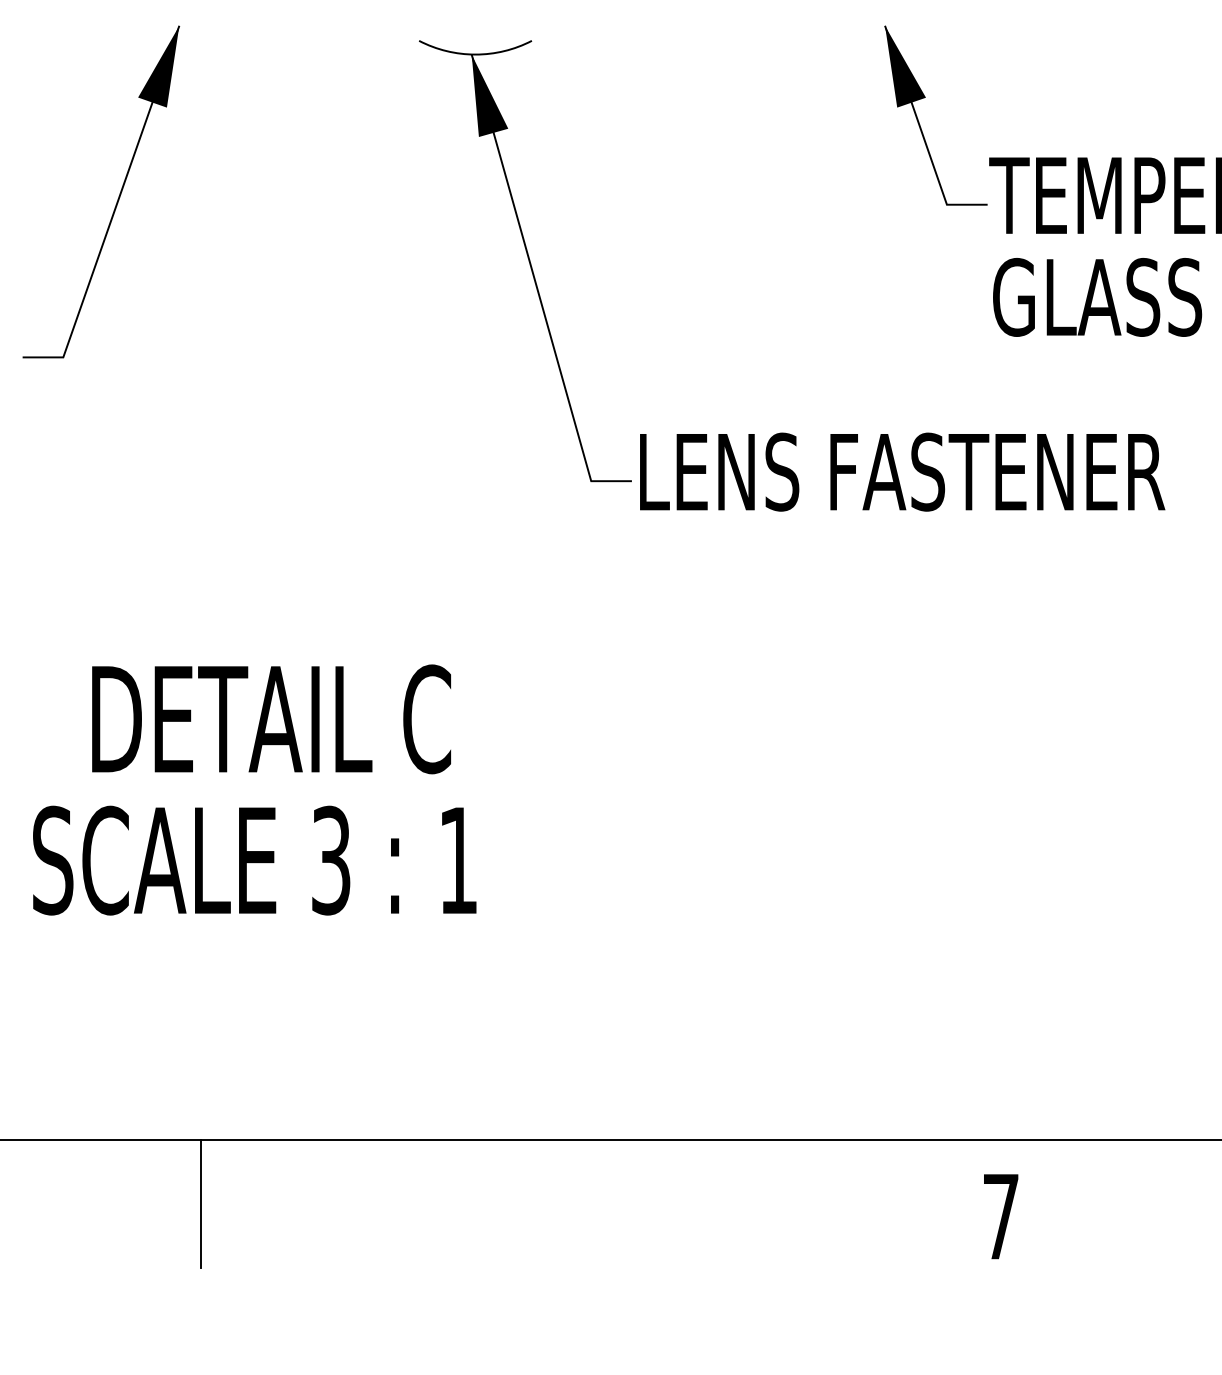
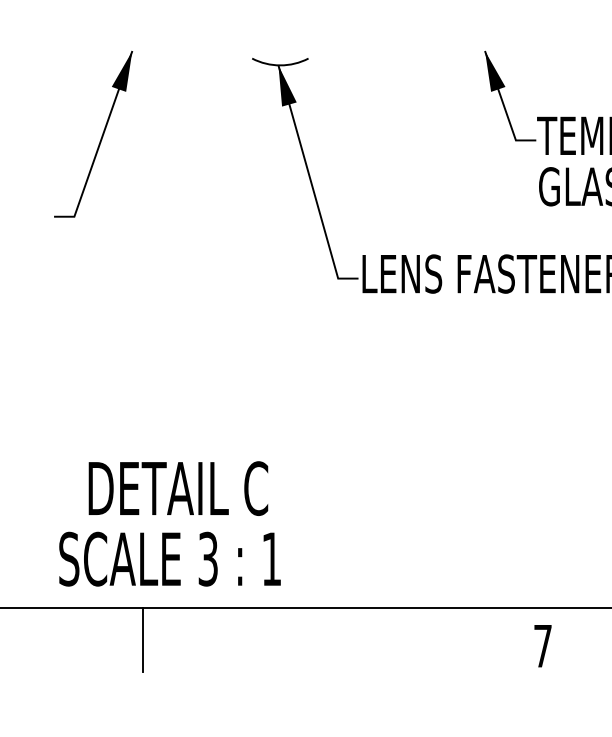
text: (253, 789) -> (169, 523), moved

